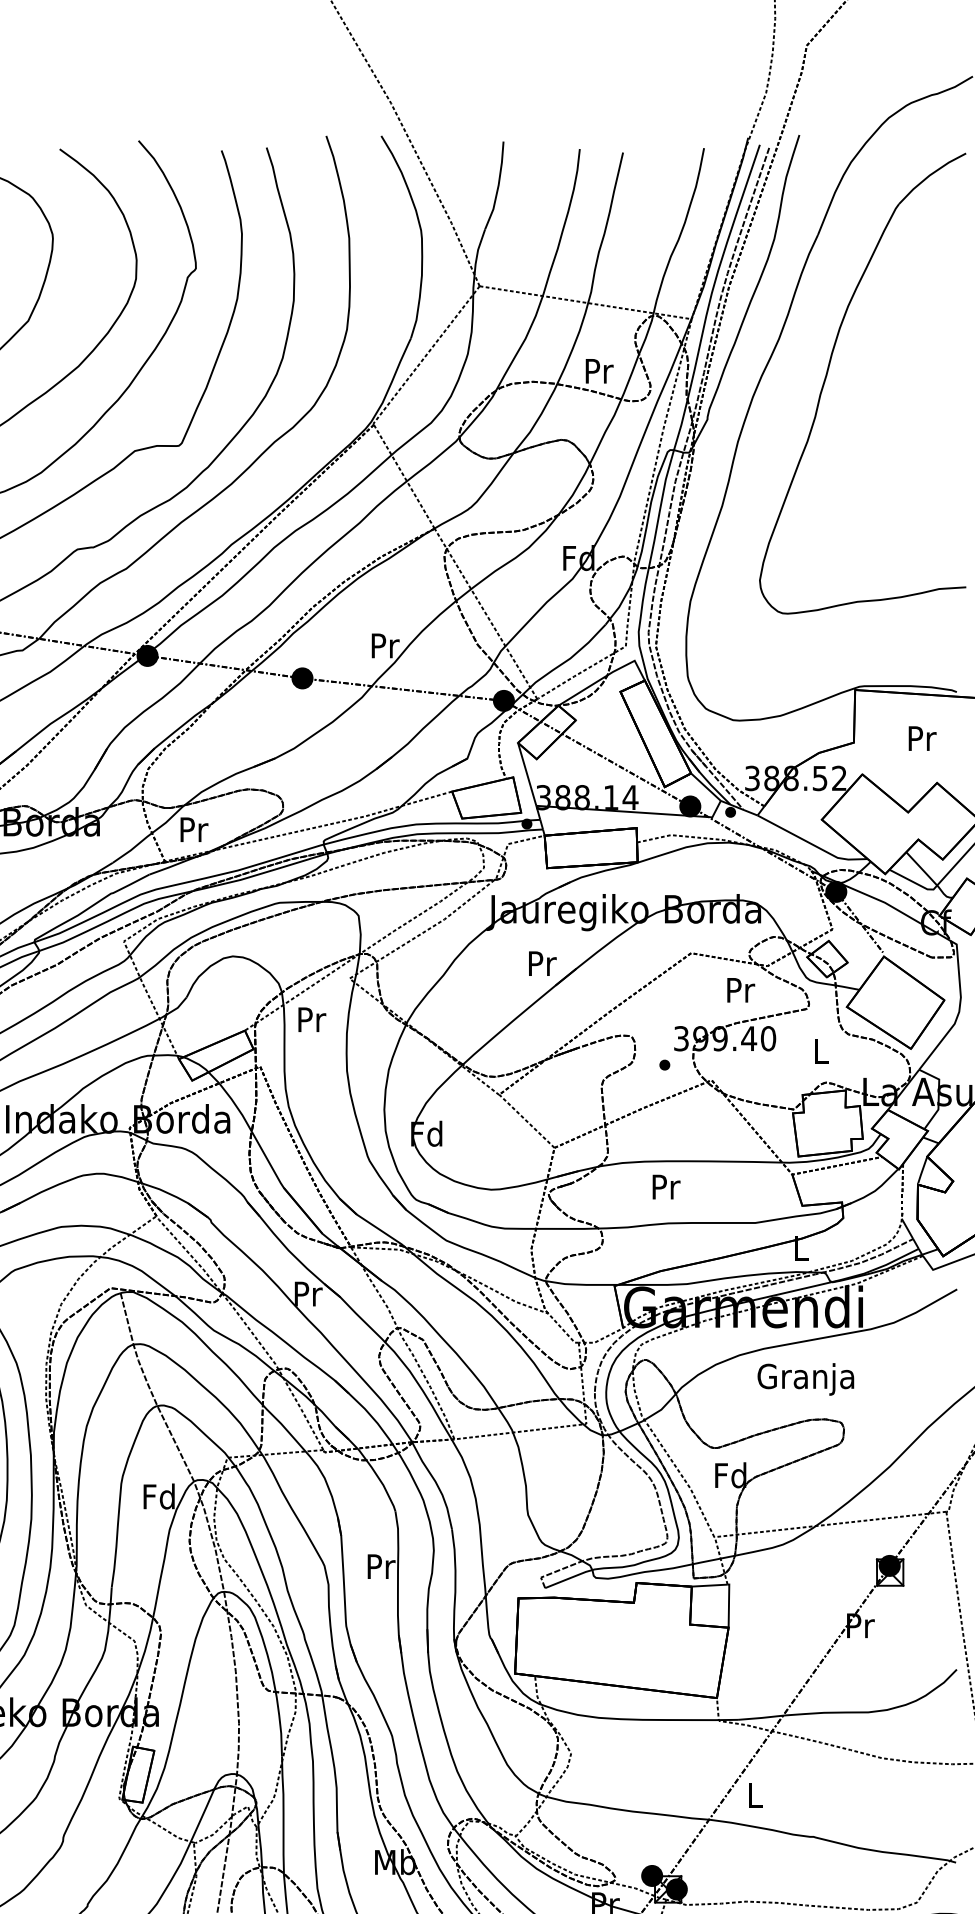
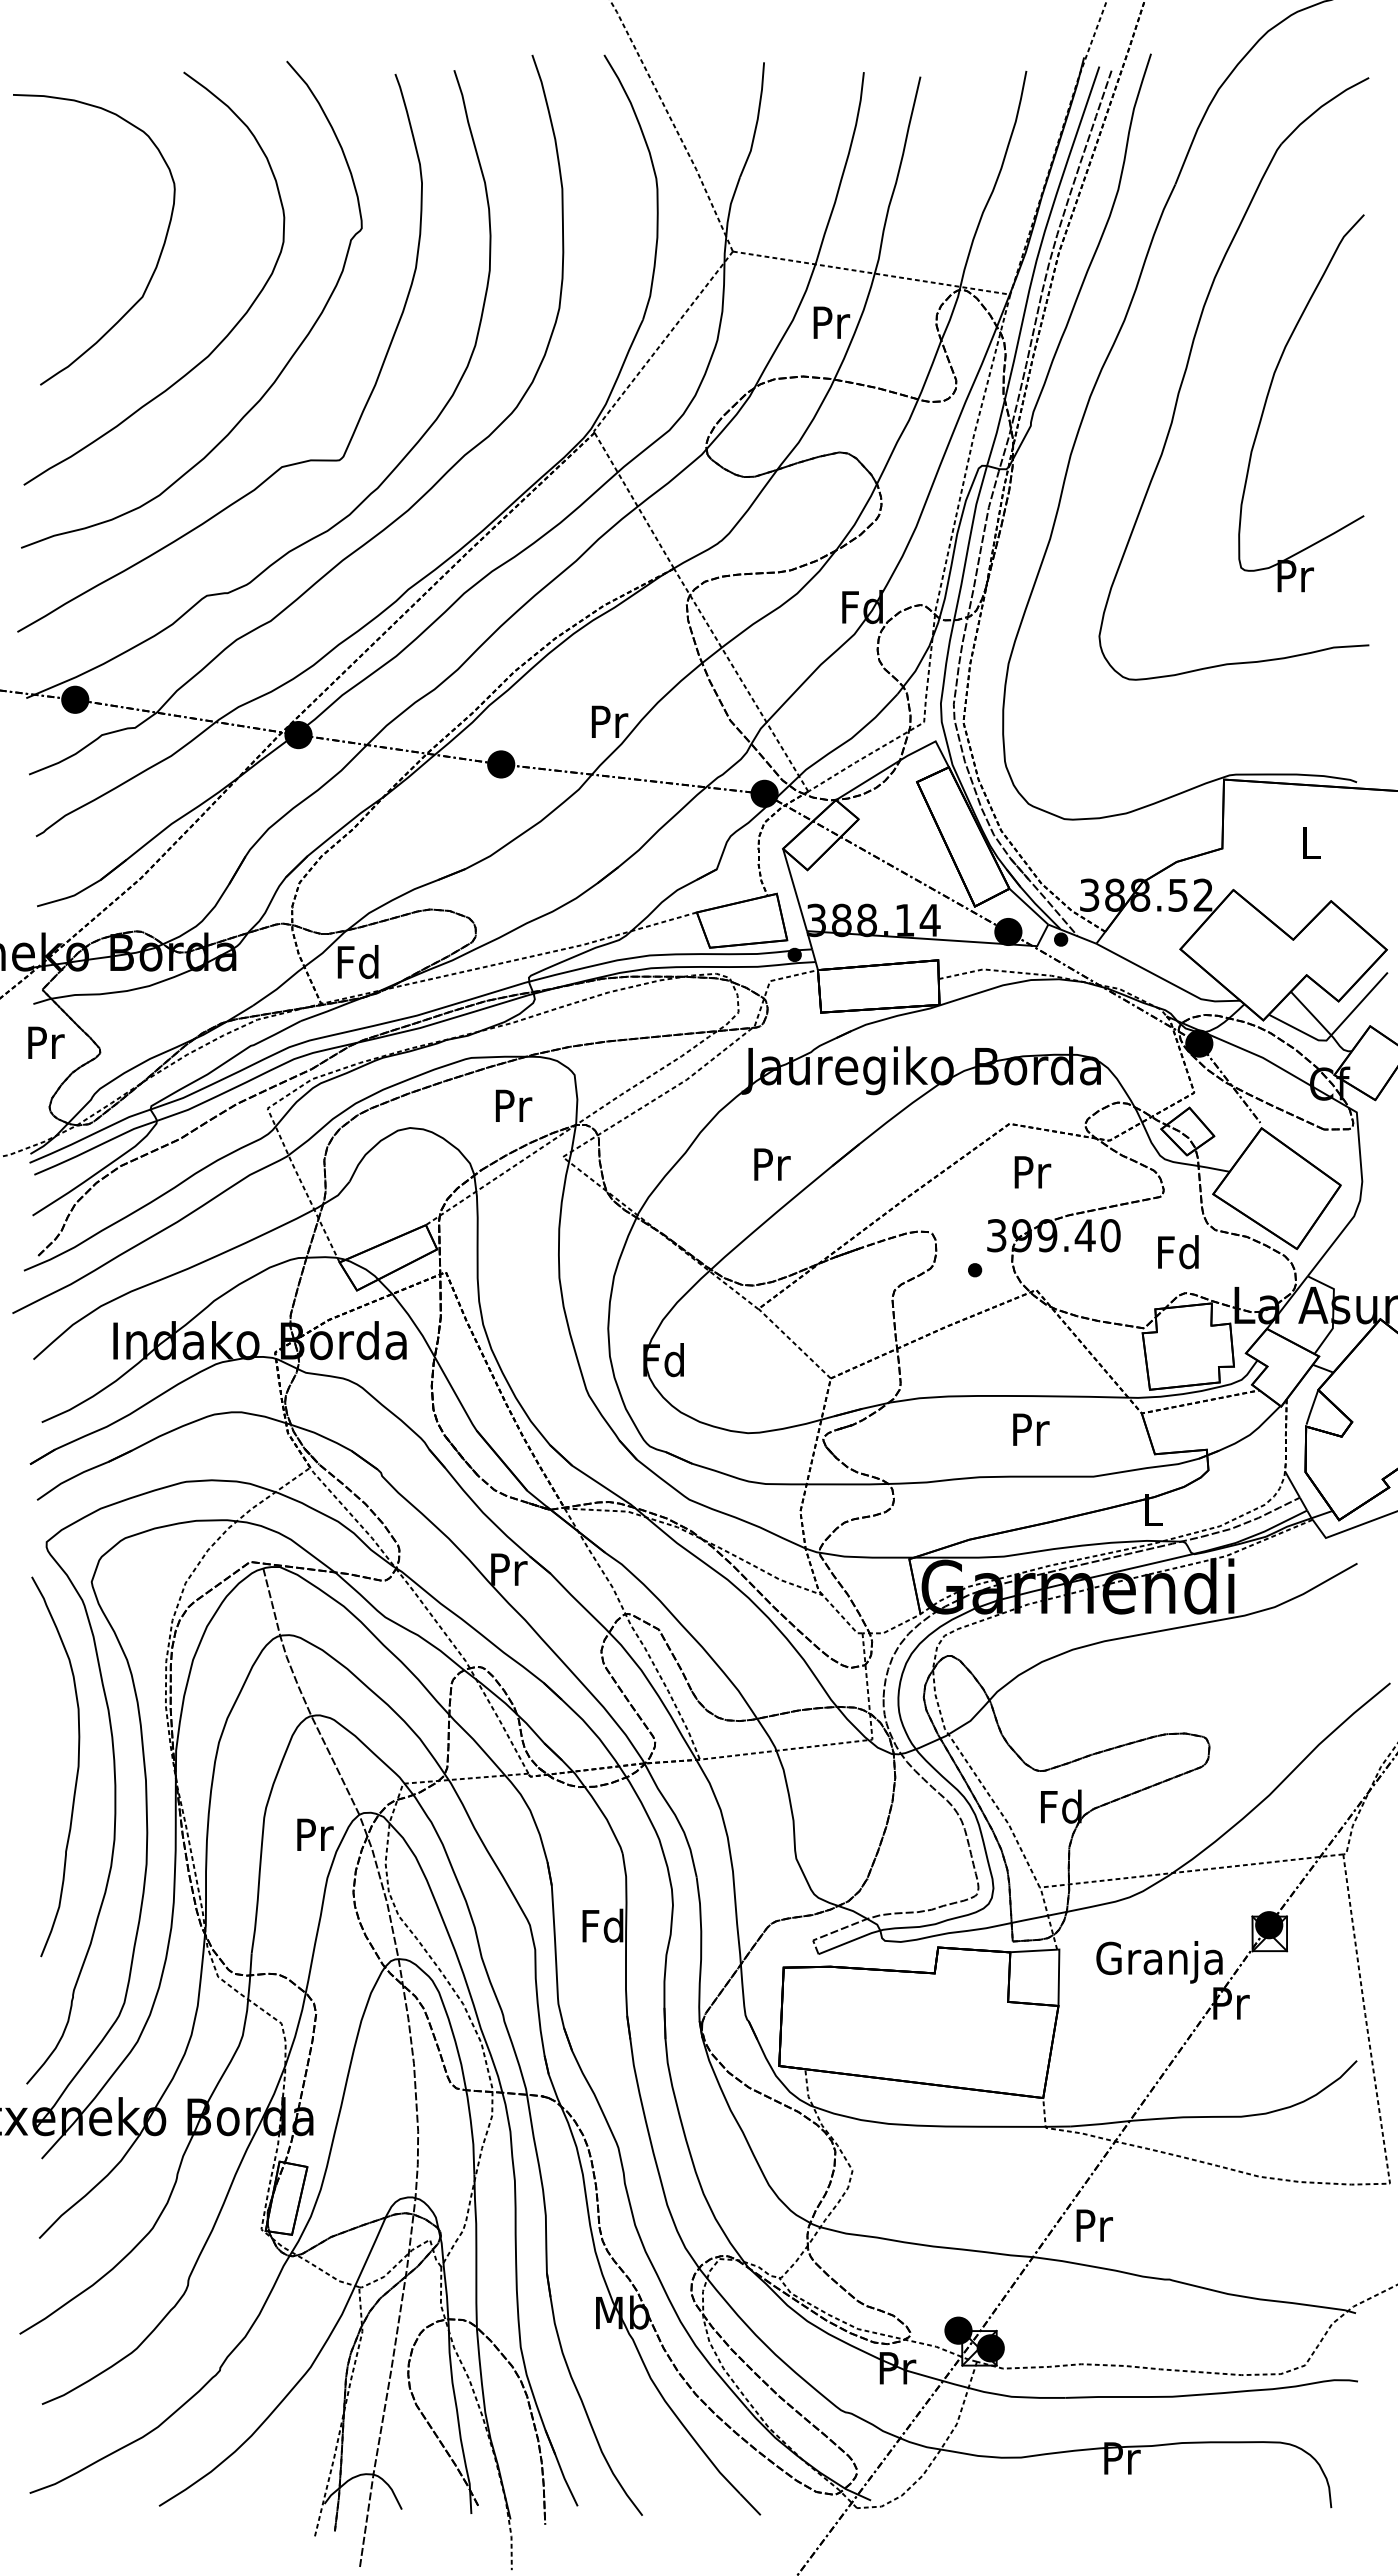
text: (599, 371) -> (831, 322), moved
part: (889, 394) -> (1269, 393), added
text: (922, 738) -> (1312, 843), Pr -> L
text: (192, 829) -> (357, 962), Pr -> Fd
text: (542, 963) -> (772, 1164), moved
text: (740, 990) -> (1032, 1172), moved
text: (311, 1019) -> (513, 1105), moved
text: (820, 1051) -> (1178, 1252), L -> Fd
text: (666, 1186) -> (1031, 1429), moved
text: (805, 1379) -> (1159, 1962), moved
text: (159, 1496) -> (313, 1834), Fd -> Pr
text: (379, 1566) -> (602, 1925), Pr -> Fd
text: (756, 1795) -> (1094, 2225), L -> Pr

